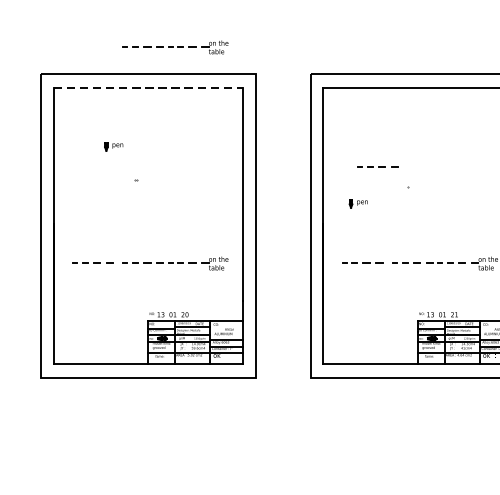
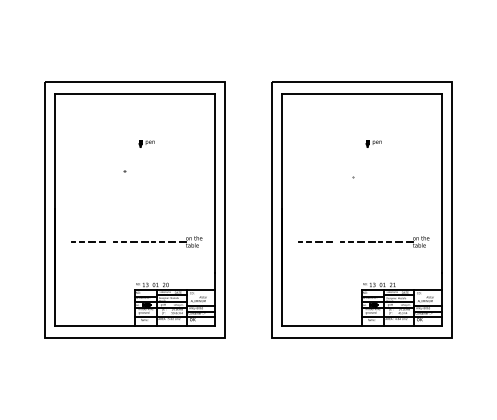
part: (175, 46) -> (157, 59), removed
line: (147, 87) -> (134, 93), dashed -> solid
part: (113, 146) -> (146, 143), moved
line: (378, 166) -> (328, 160), removed
part: (358, 203) -> (373, 143), moved

